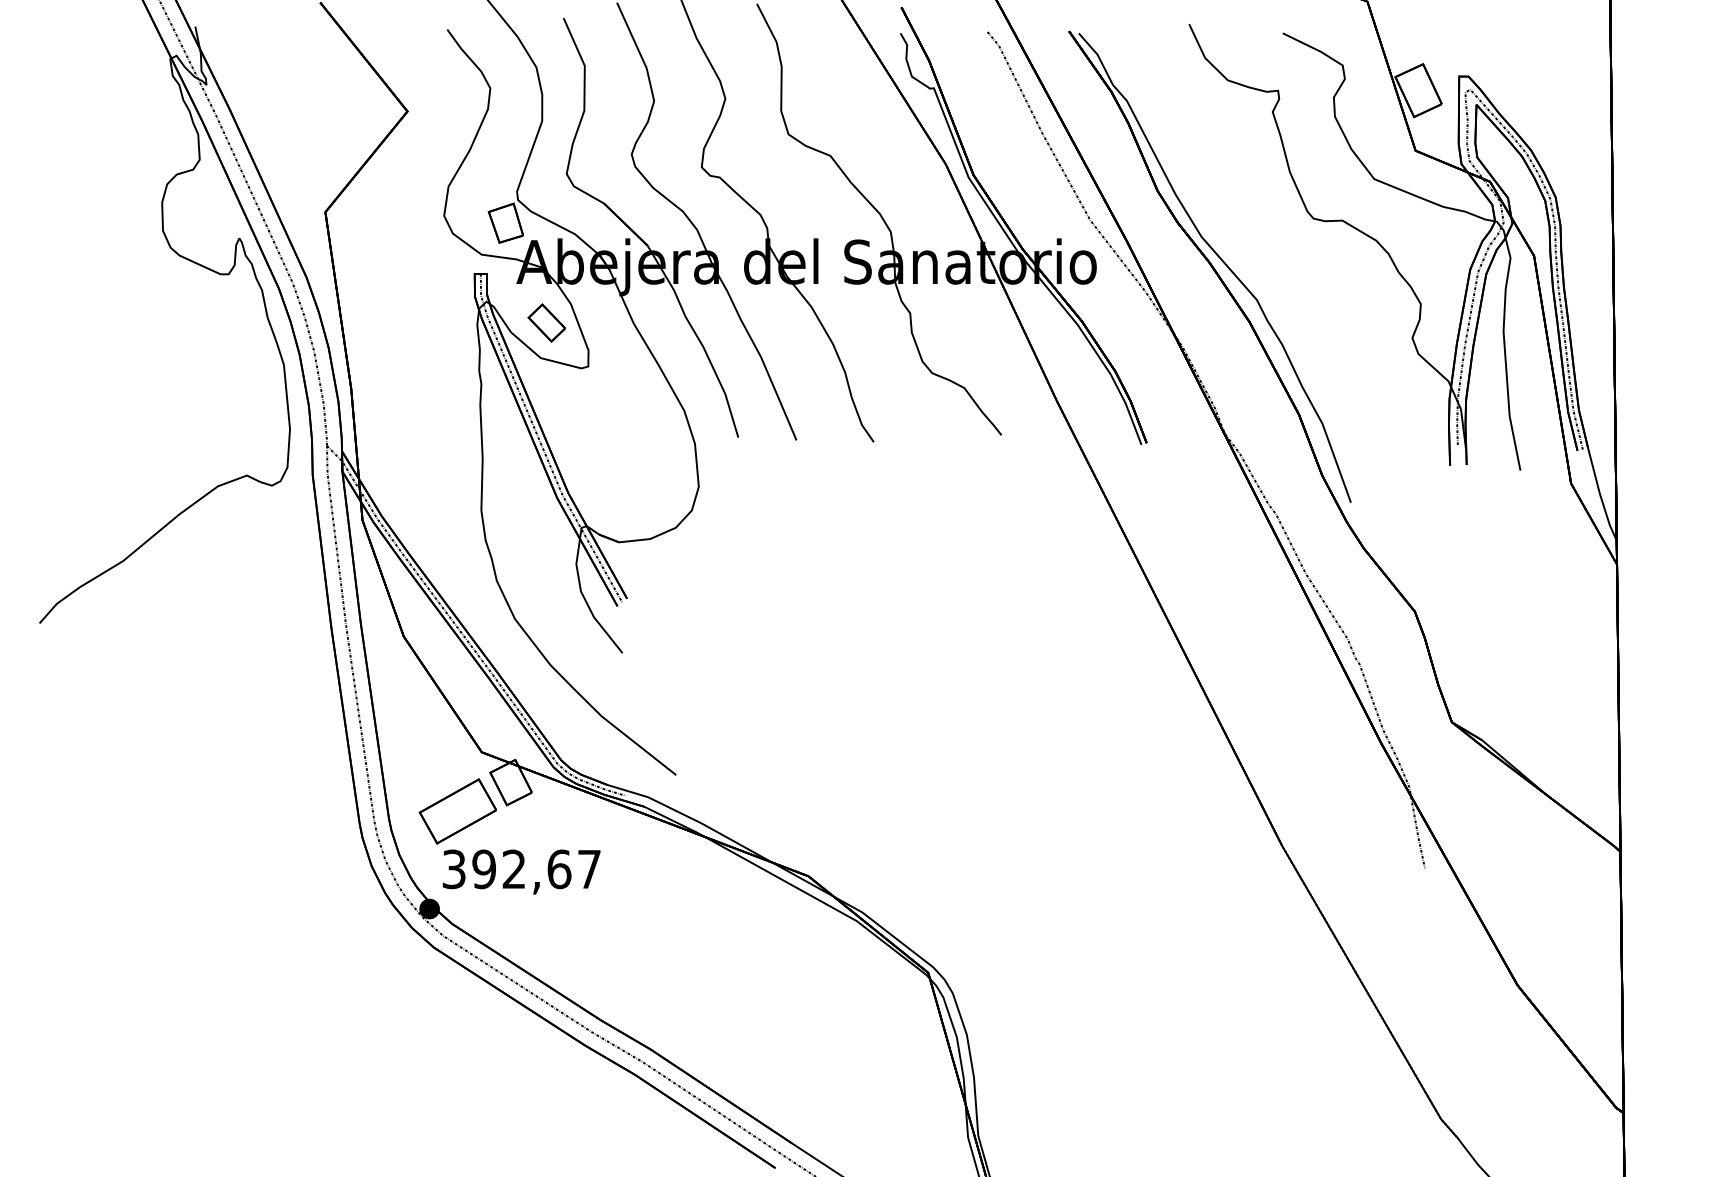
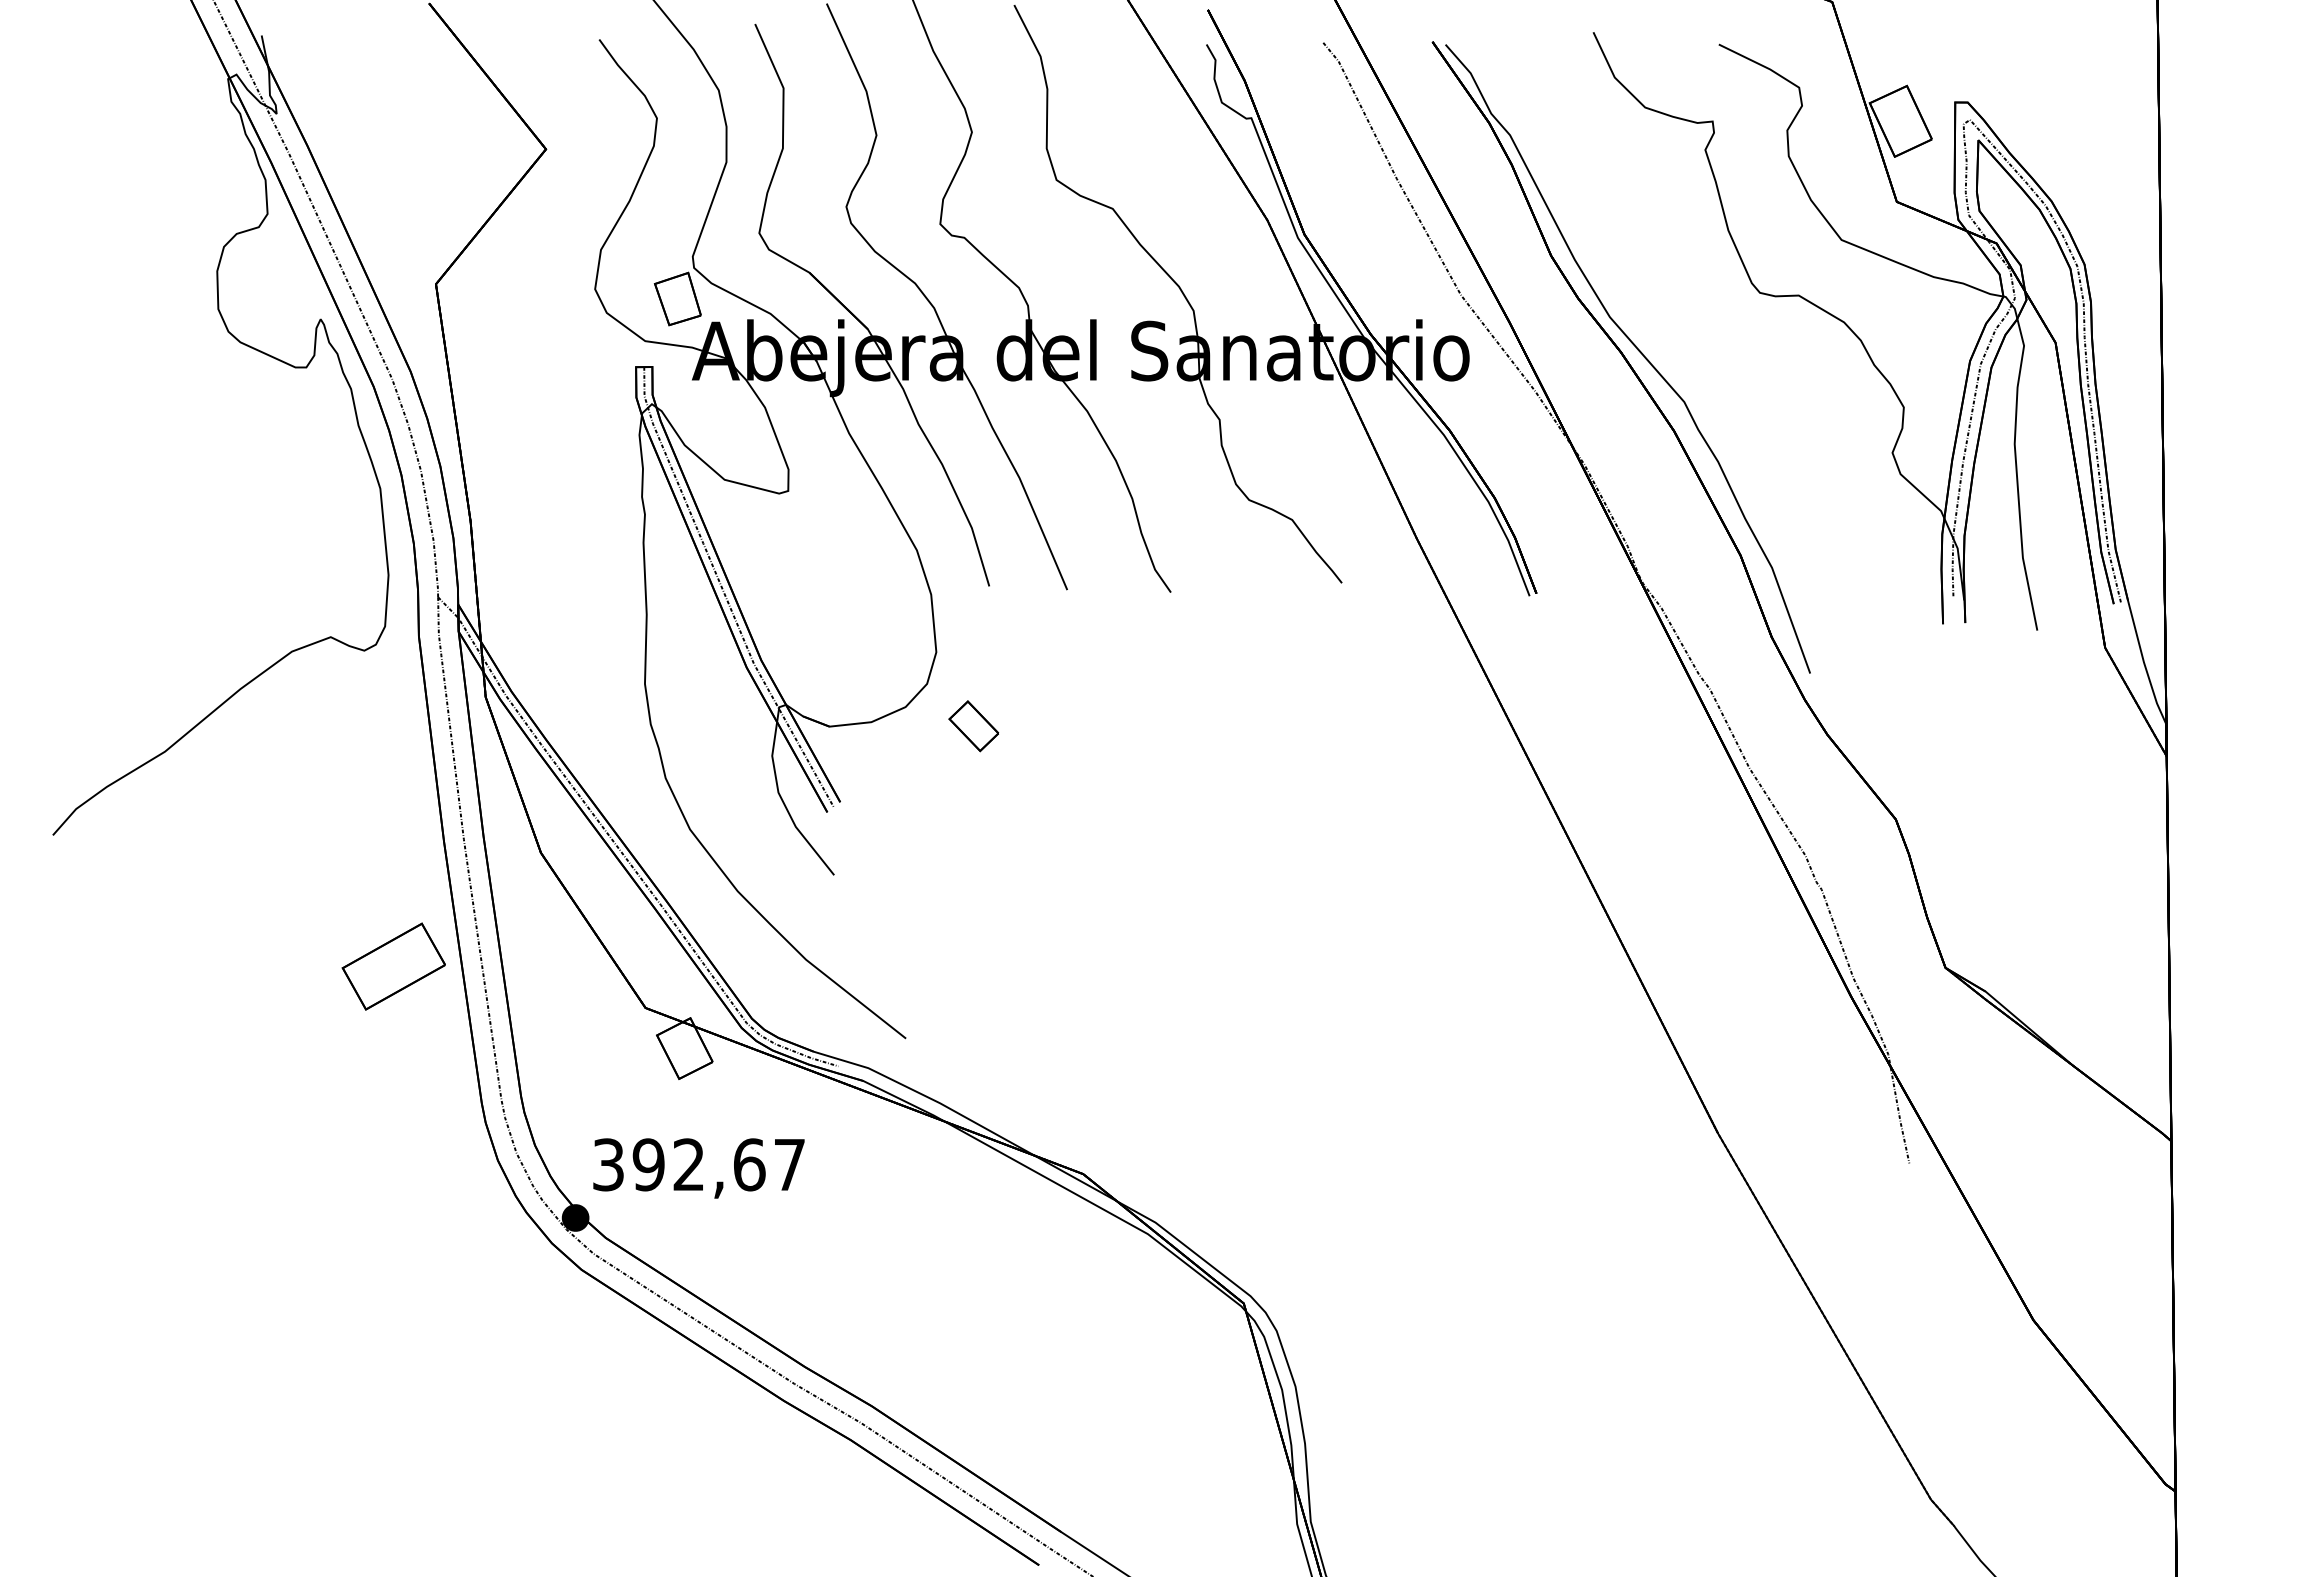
part: (546, 322) -> (973, 725), moved
part: (457, 811) -> (393, 966), moved

